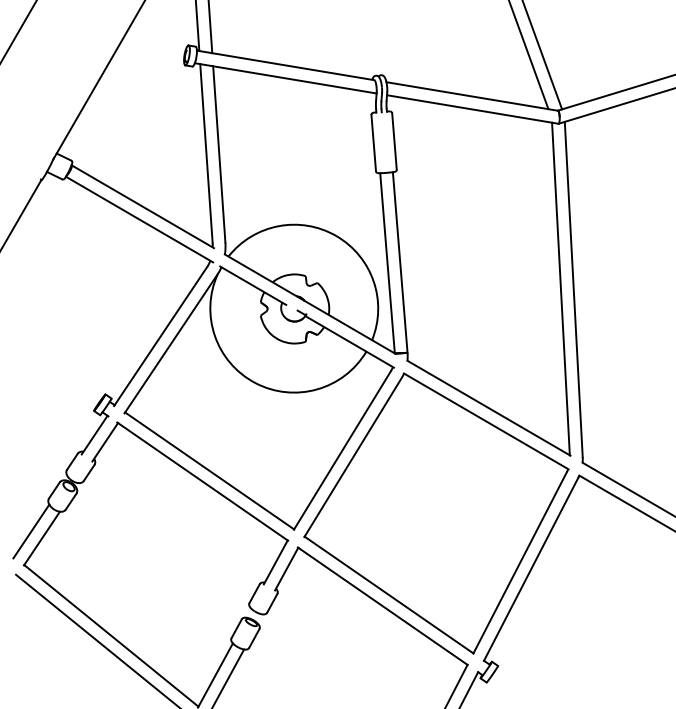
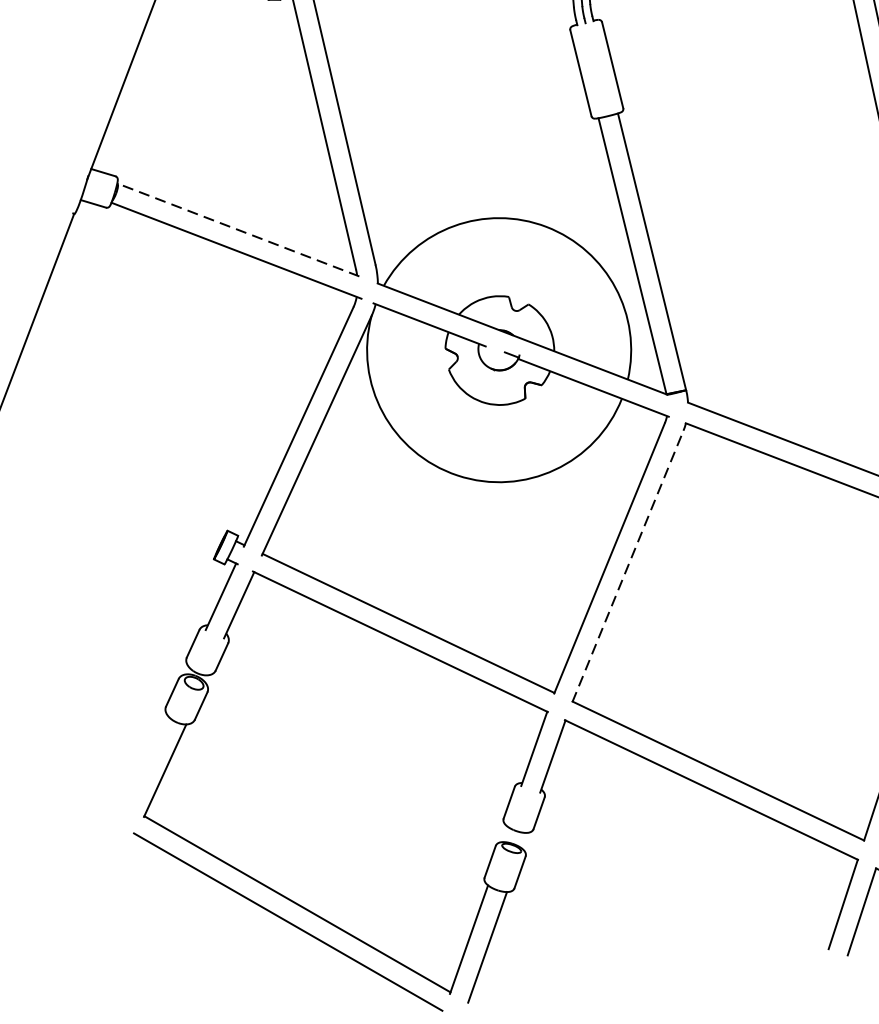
line: (142, 206) -> (237, 229), solid -> dashed
line: (353, 457) -> (628, 566), solid -> dashed
line: (31, 531) -> (147, 762), removed

